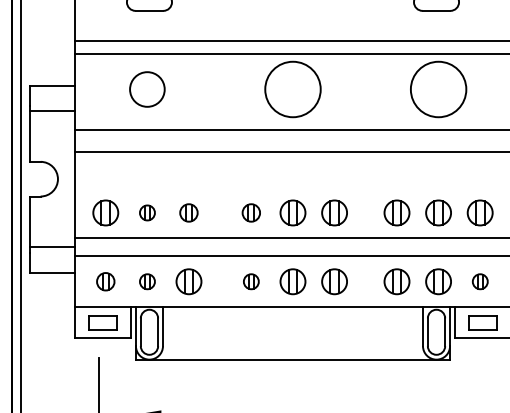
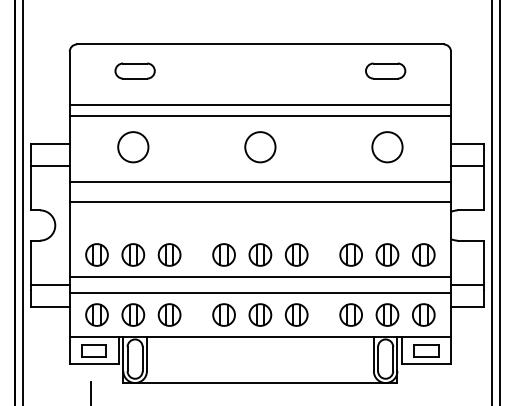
circle: (293, 89) -> (260, 147), size x0.62
circle: (438, 89) -> (387, 147), size x0.62
part: (147, 212) -> (133, 254), size x1.67
part: (188, 212) -> (169, 254), size x1.43
part: (250, 212) -> (223, 254), size x1.43
part: (105, 281) -> (96, 314), size x1.43
part: (147, 281) -> (133, 314), size x1.67
part: (250, 281) -> (223, 314), size x1.67
part: (479, 281) -> (423, 314), size x1.67

